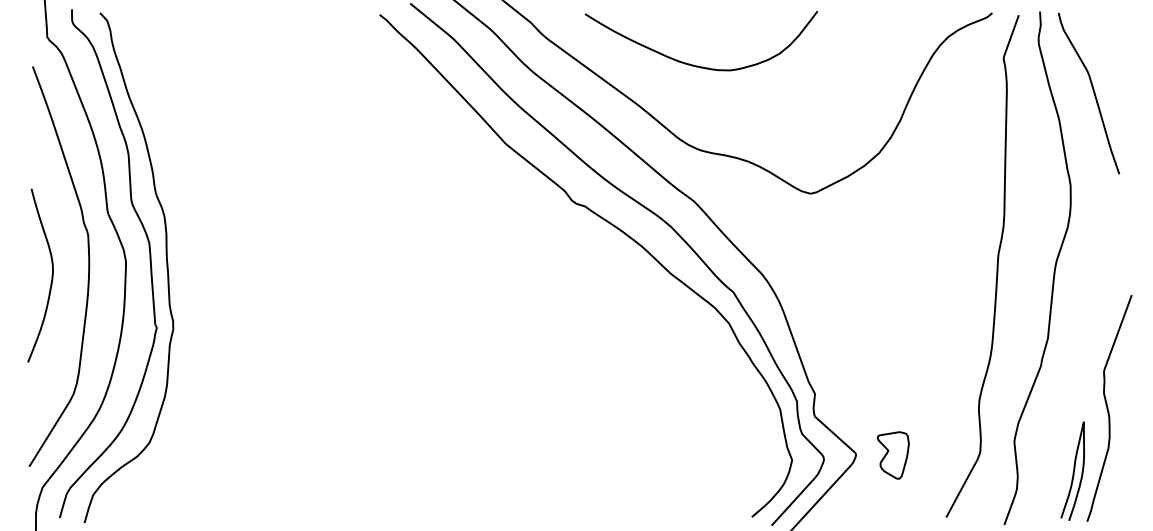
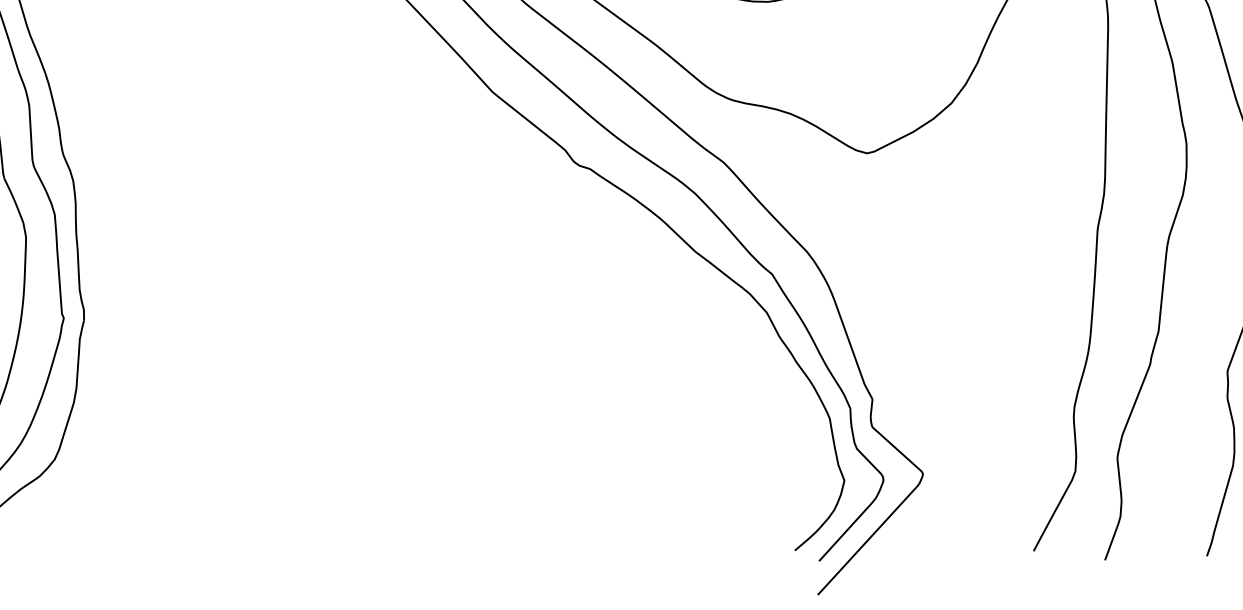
part: (892, 455) -> (967, 474), removed
curve: (1073, 470) -> (1190, 493), removed

